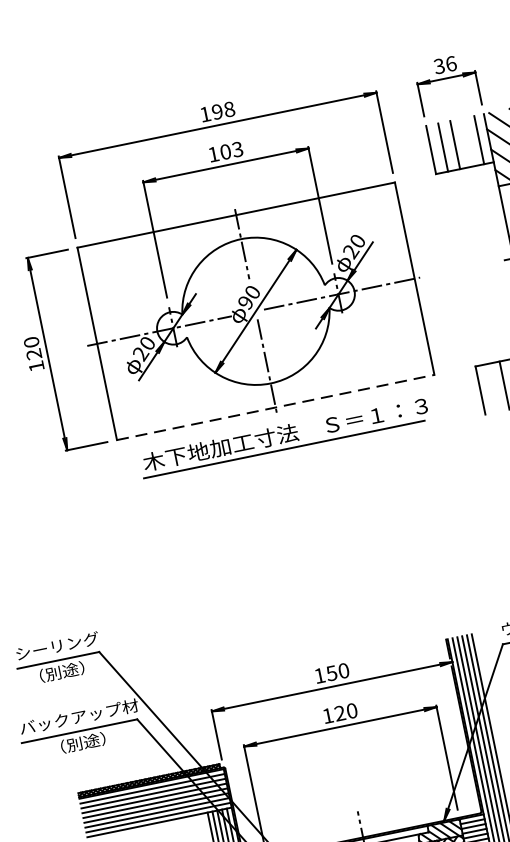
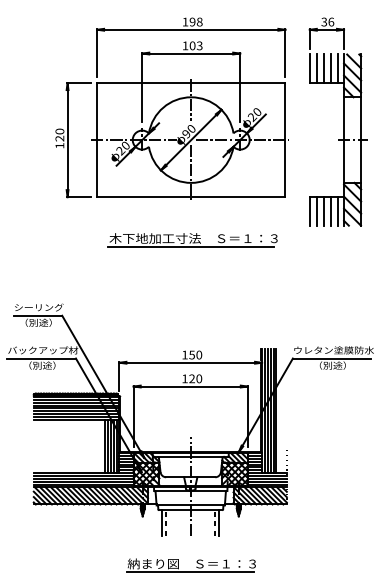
line: (467, 142) -> (331, 68), added
line: (491, 388) -> (316, 211), added
line: (276, 407) -> (191, 197), dashed -> solid
part: (284, 437) -> (192, 240), moved

